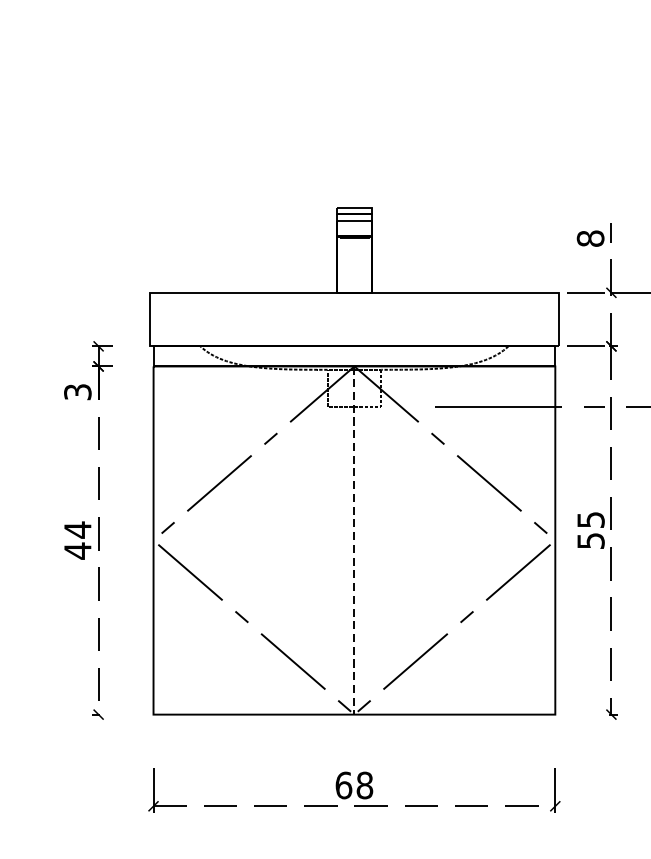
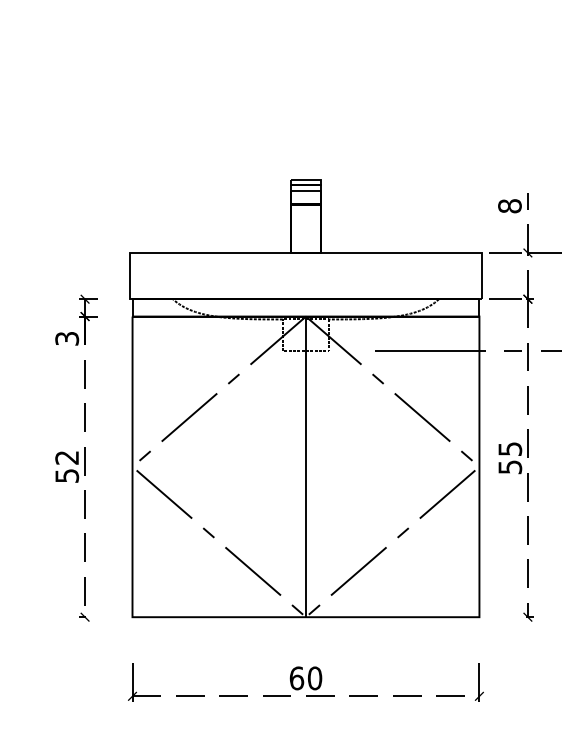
text: (78, 540) -> (67, 466), 44 -> 52
line: (355, 541) -> (306, 467), dashed -> solid
text: (365, 784) -> (315, 677), 68 -> 60

